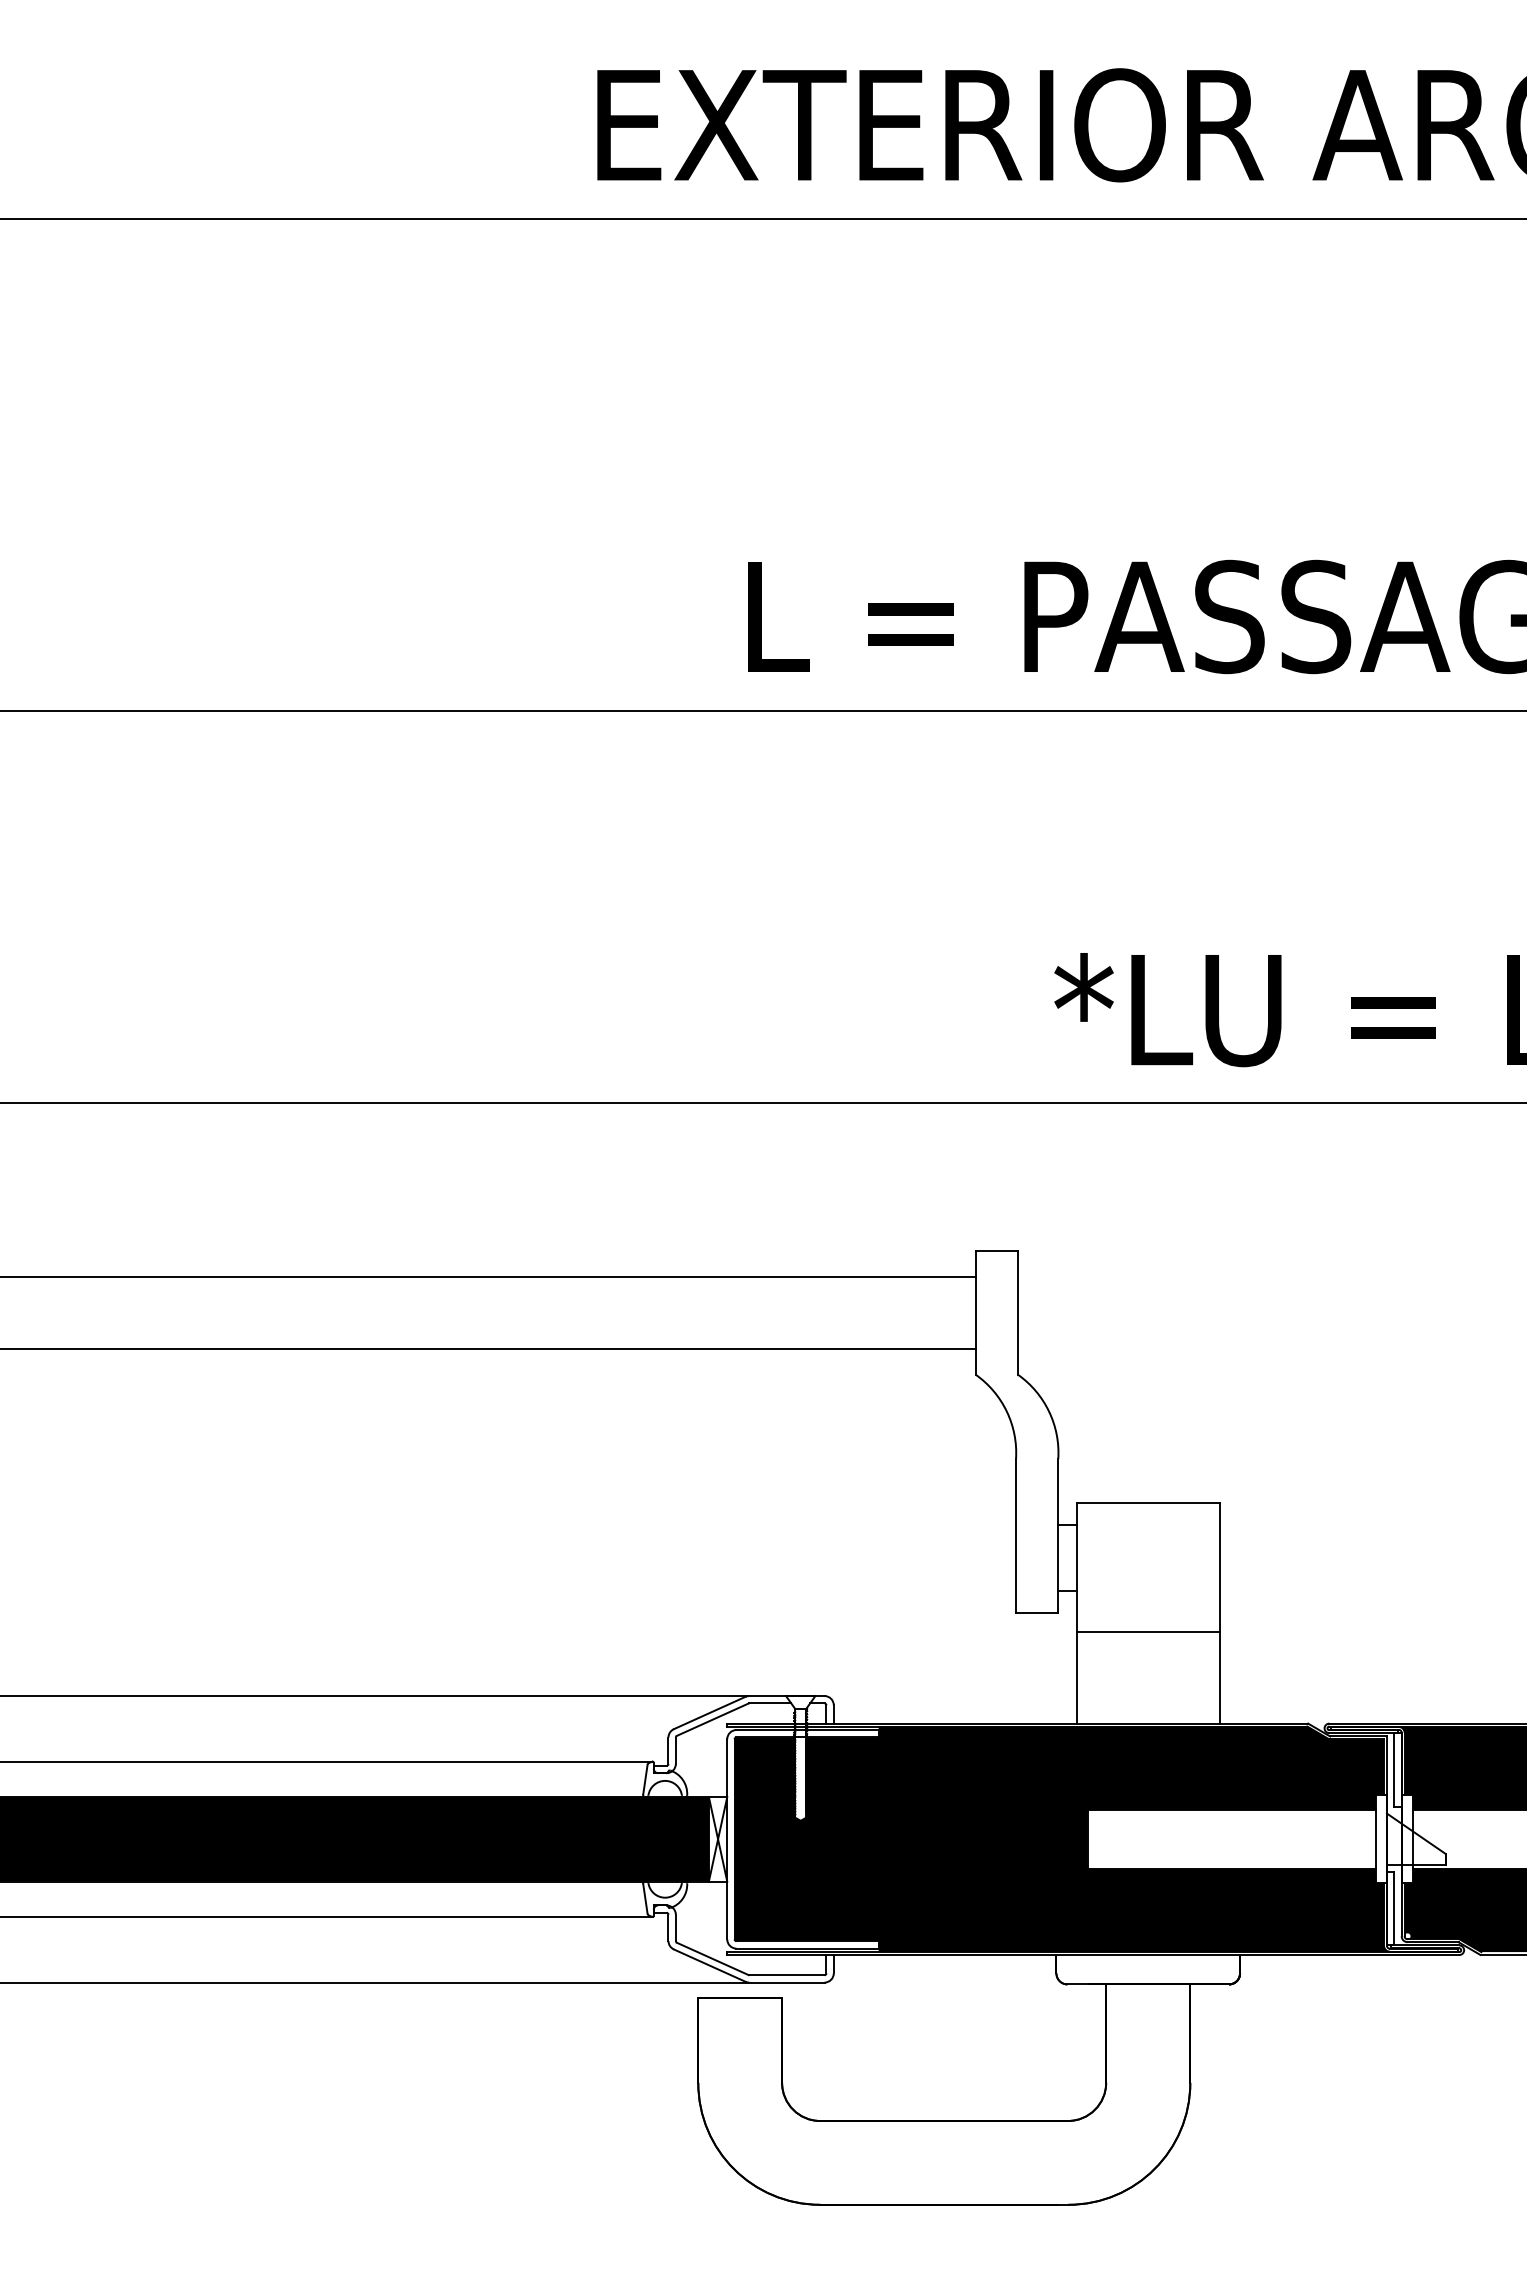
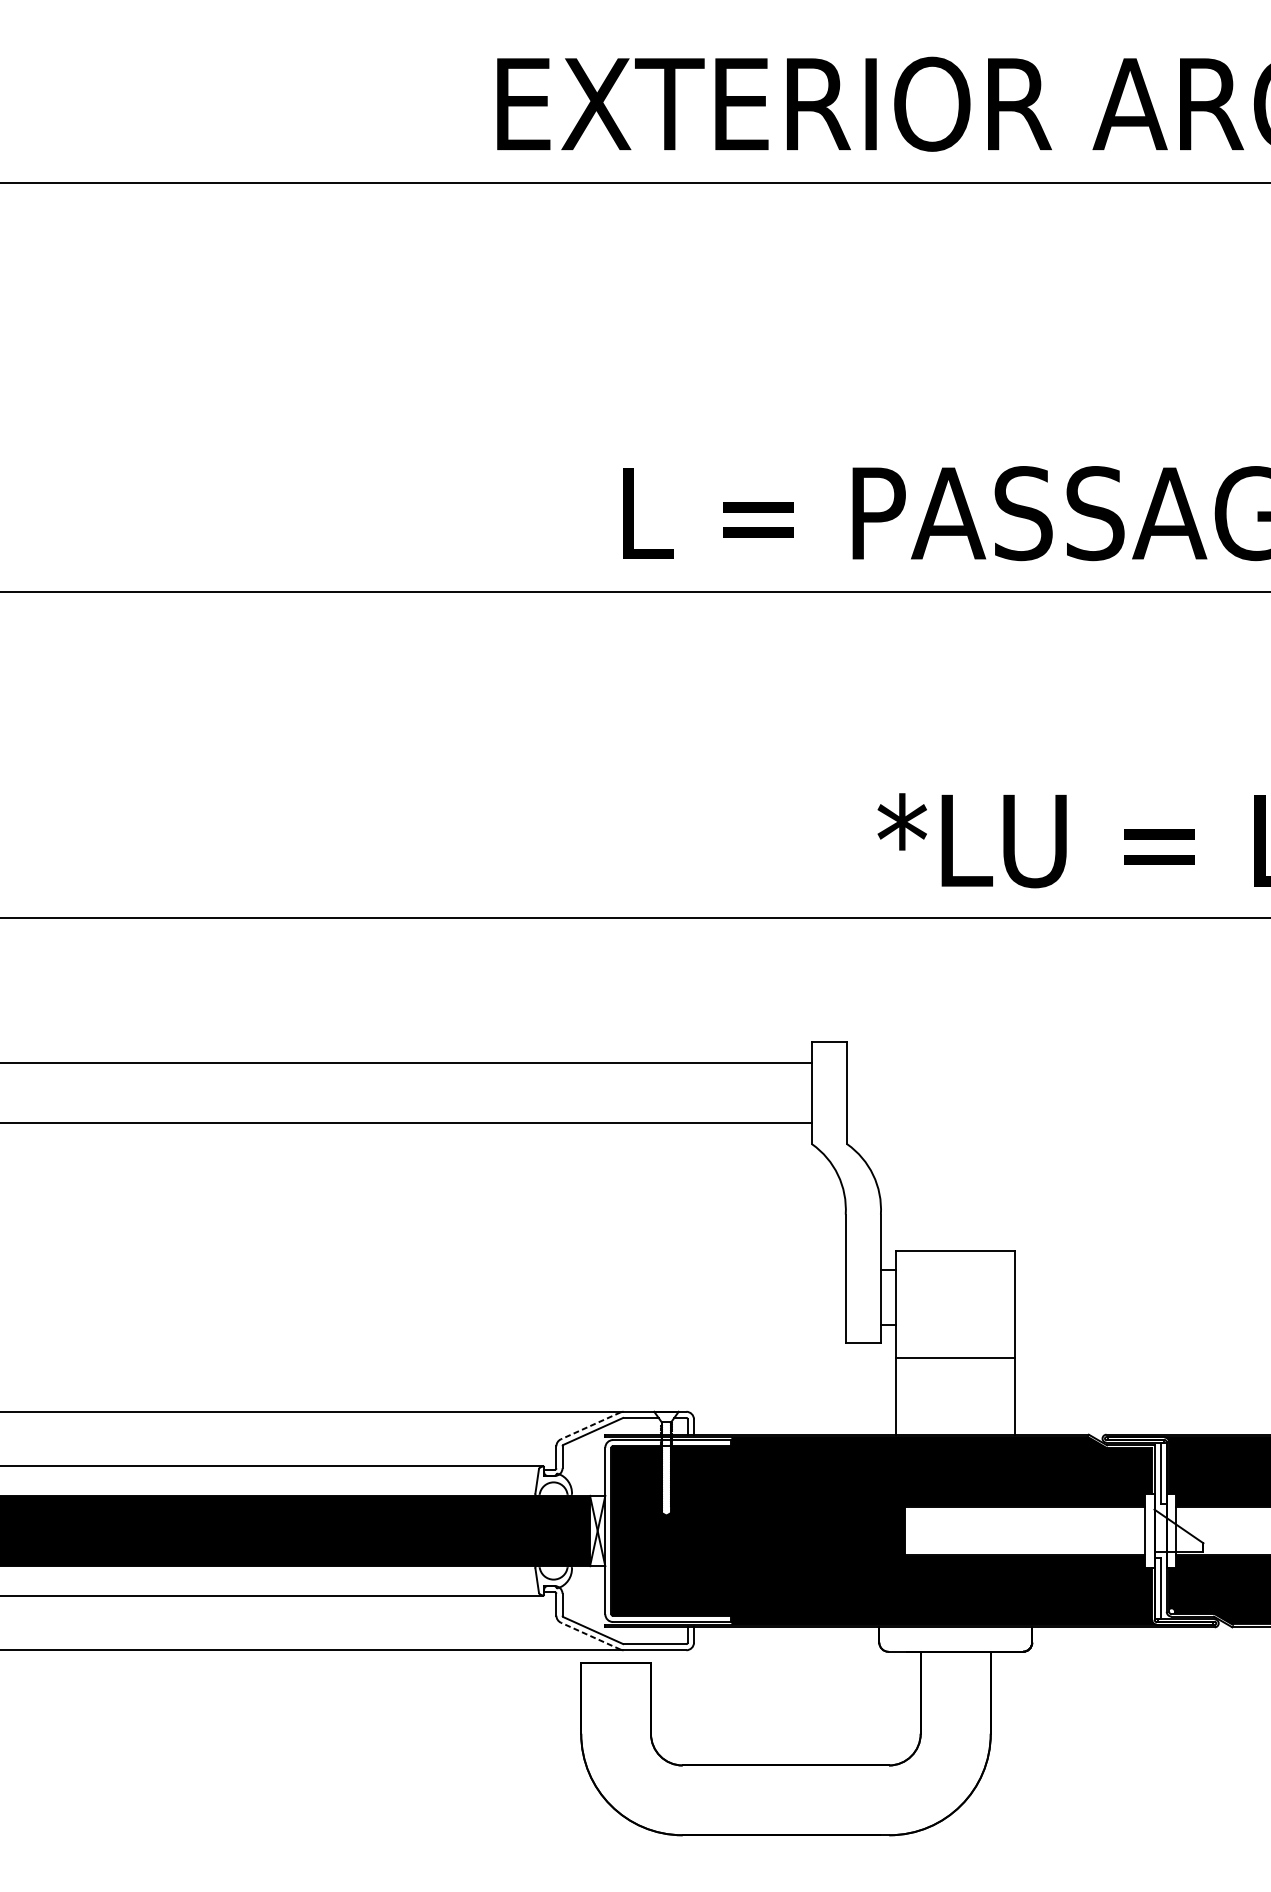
line: (709, 1713) -> (590, 1426), solid -> dashed
line: (709, 1965) -> (590, 1636), solid -> dashed

